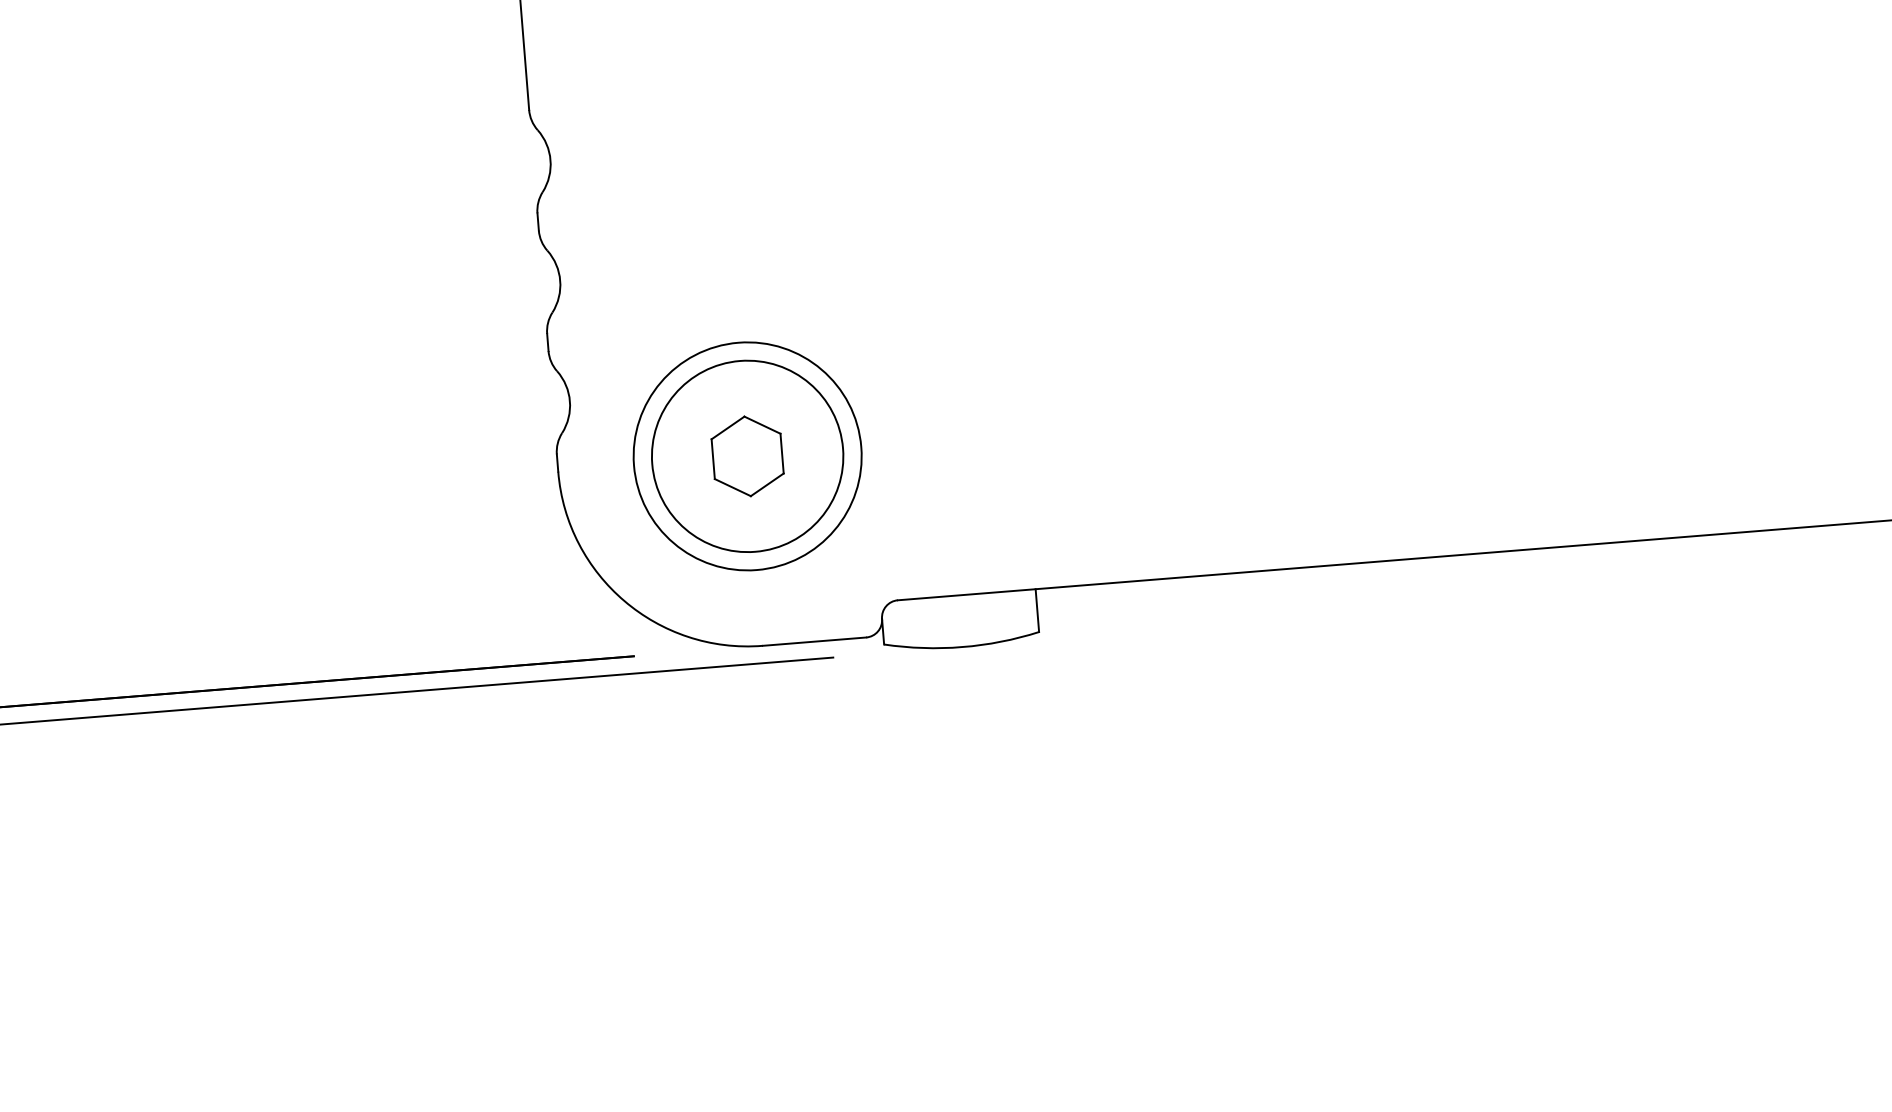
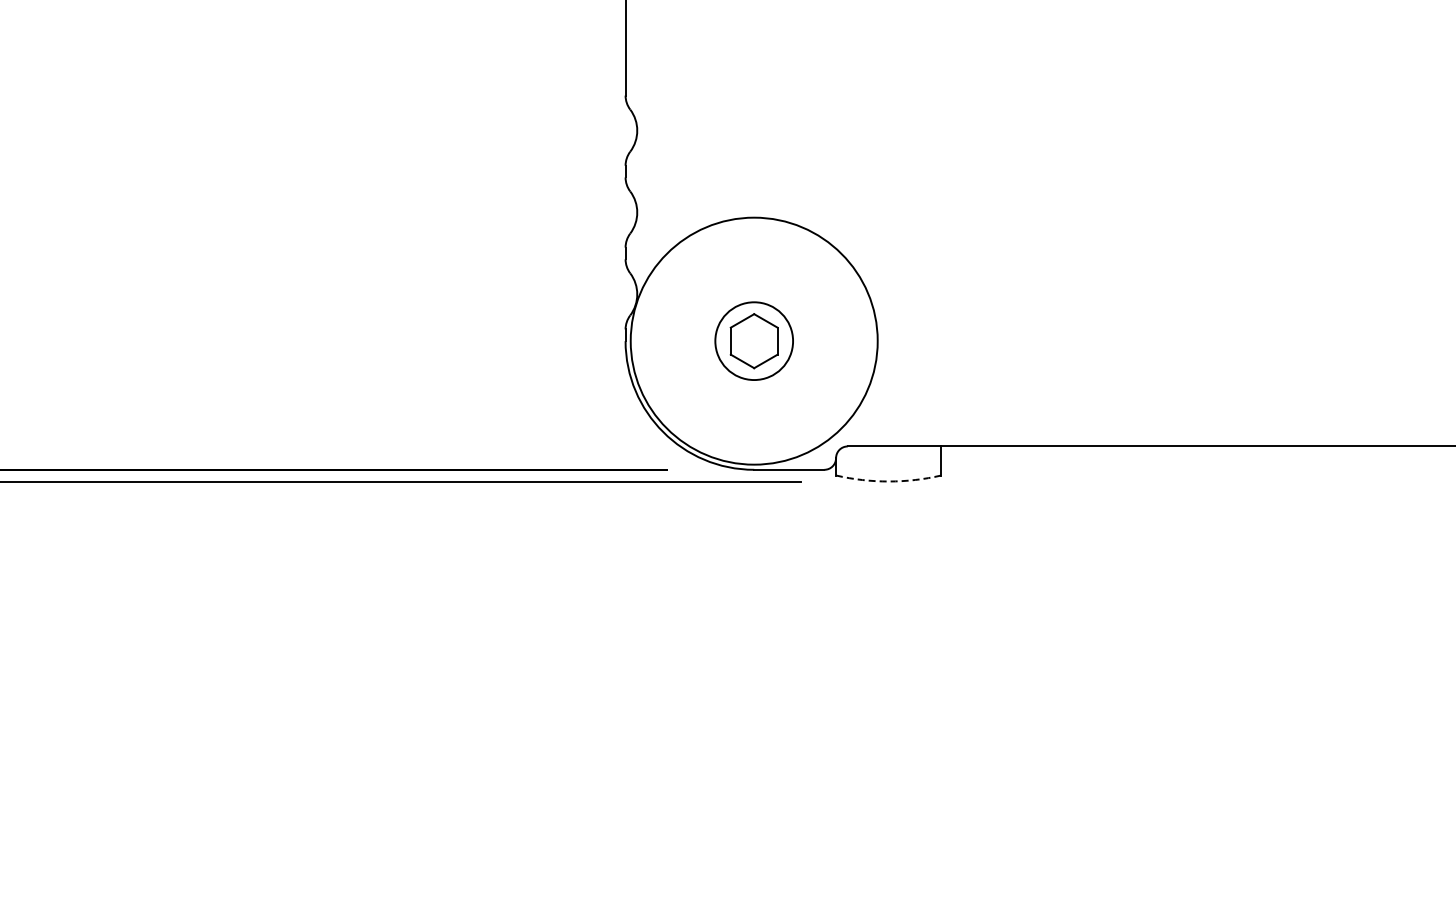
circle: (747, 455) -> (754, 340), size x0.6
circle: (747, 455) -> (754, 340), size x1.6
arc: (962, 647) -> (888, 481), solid -> dashed

